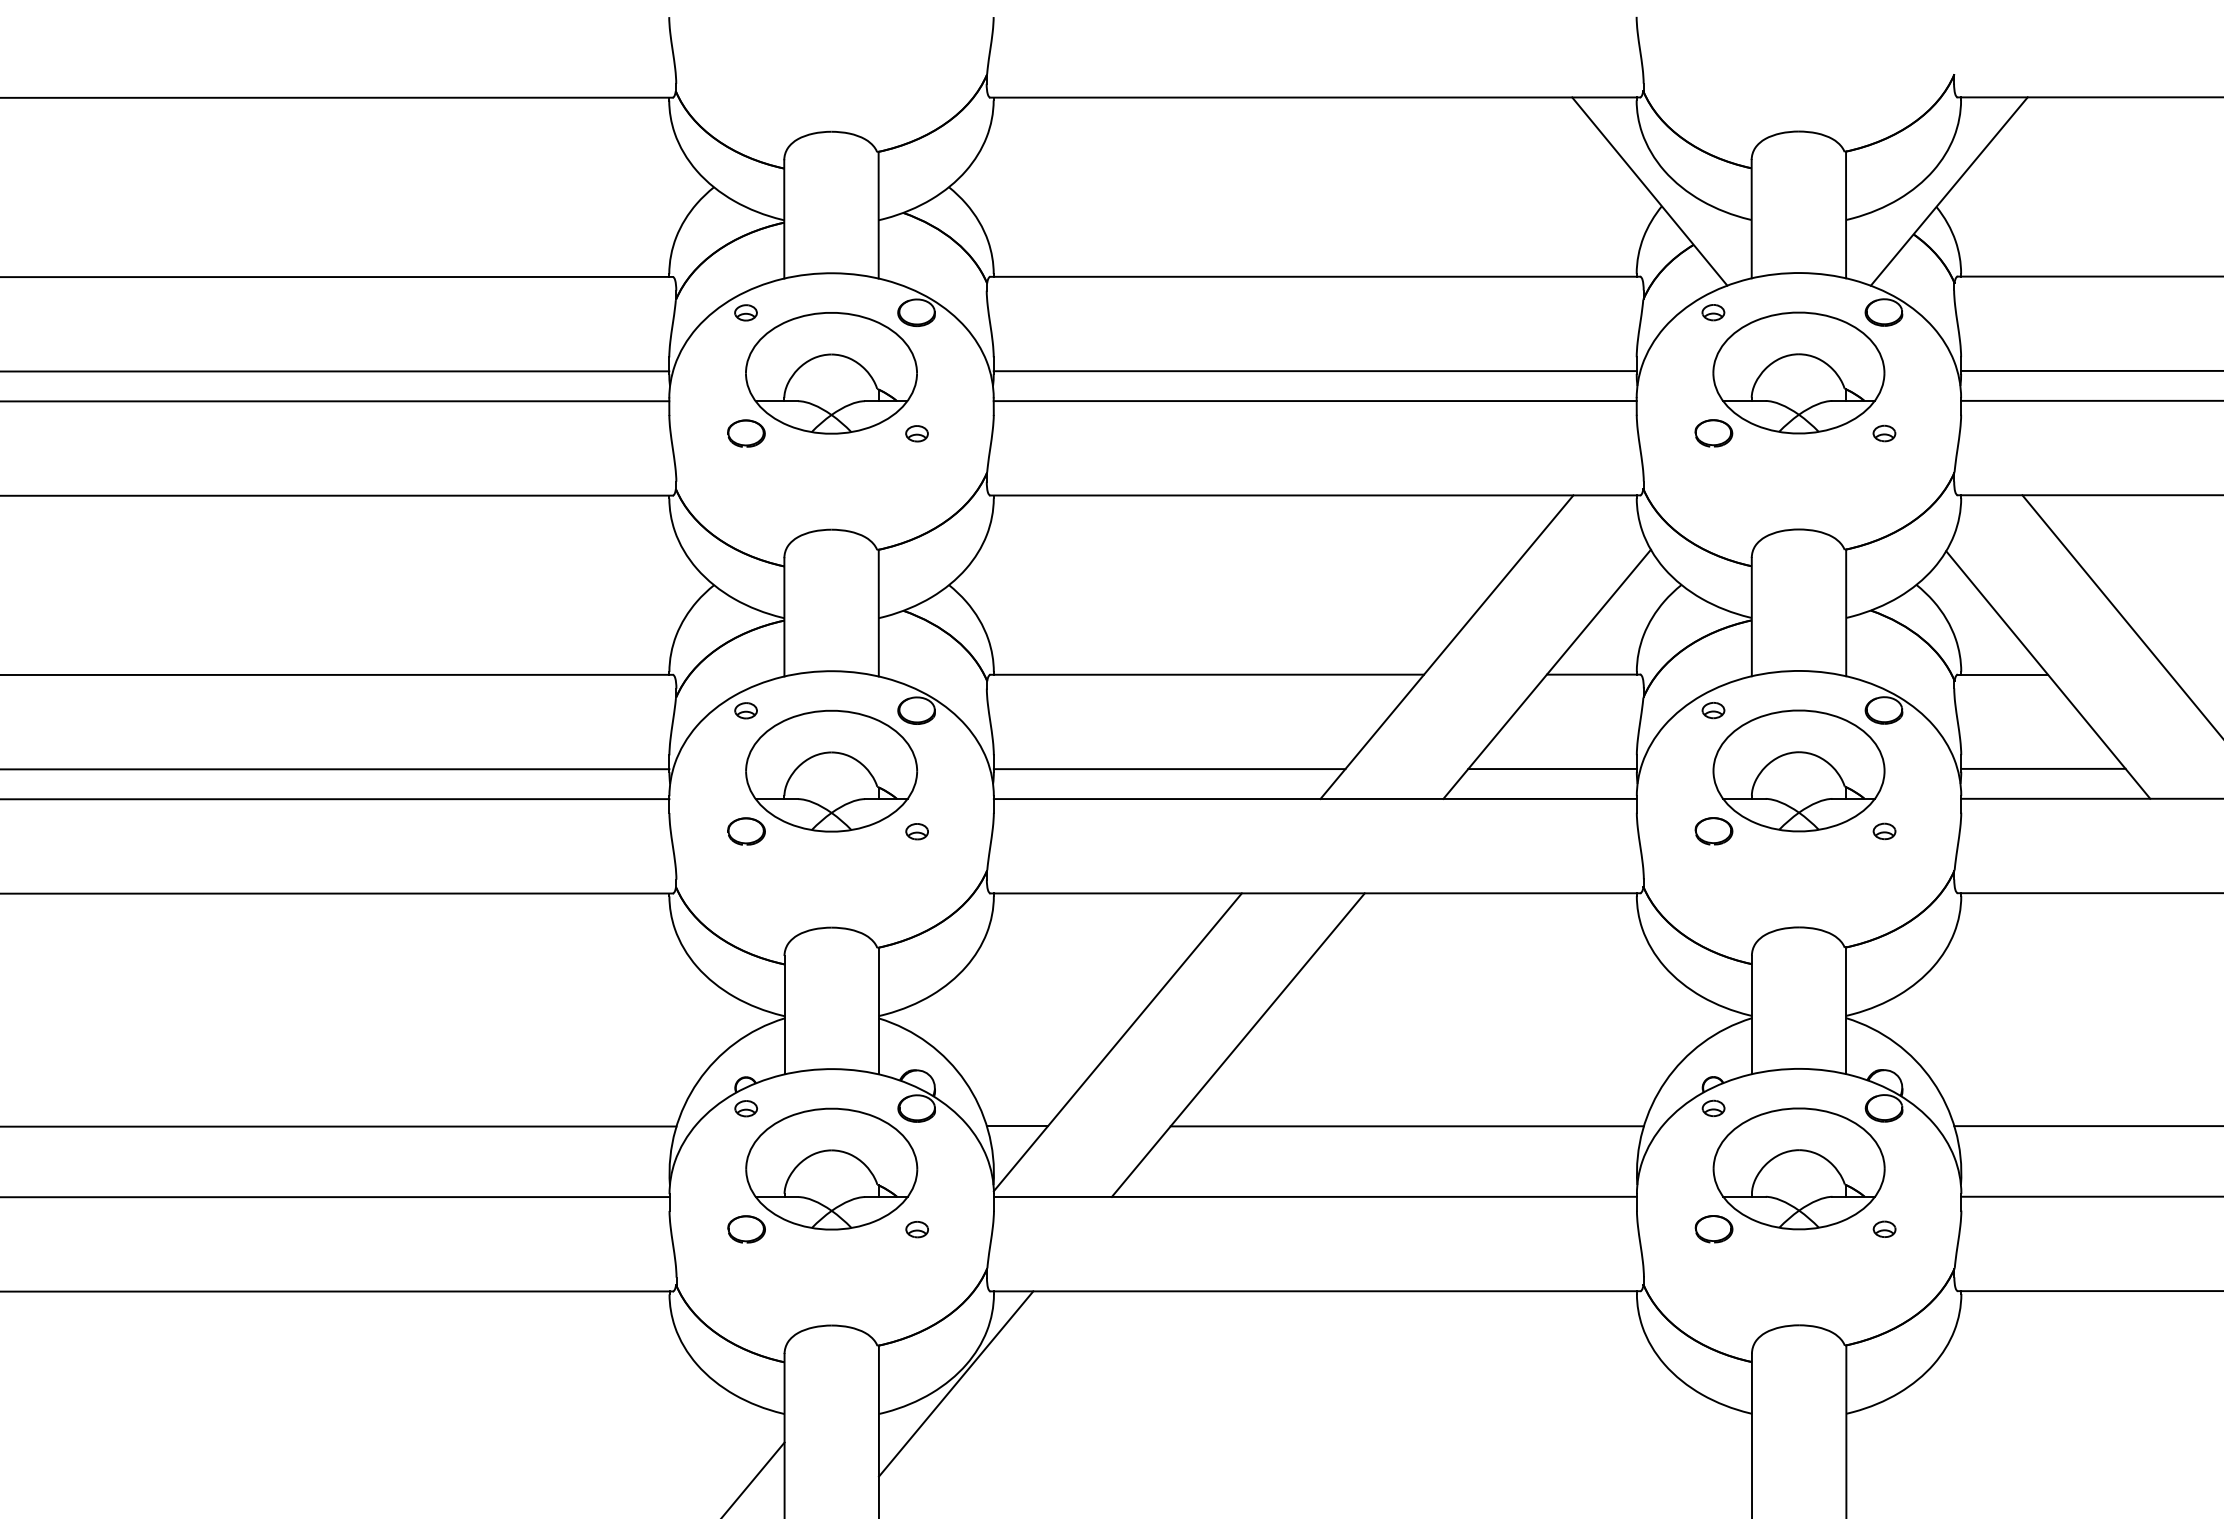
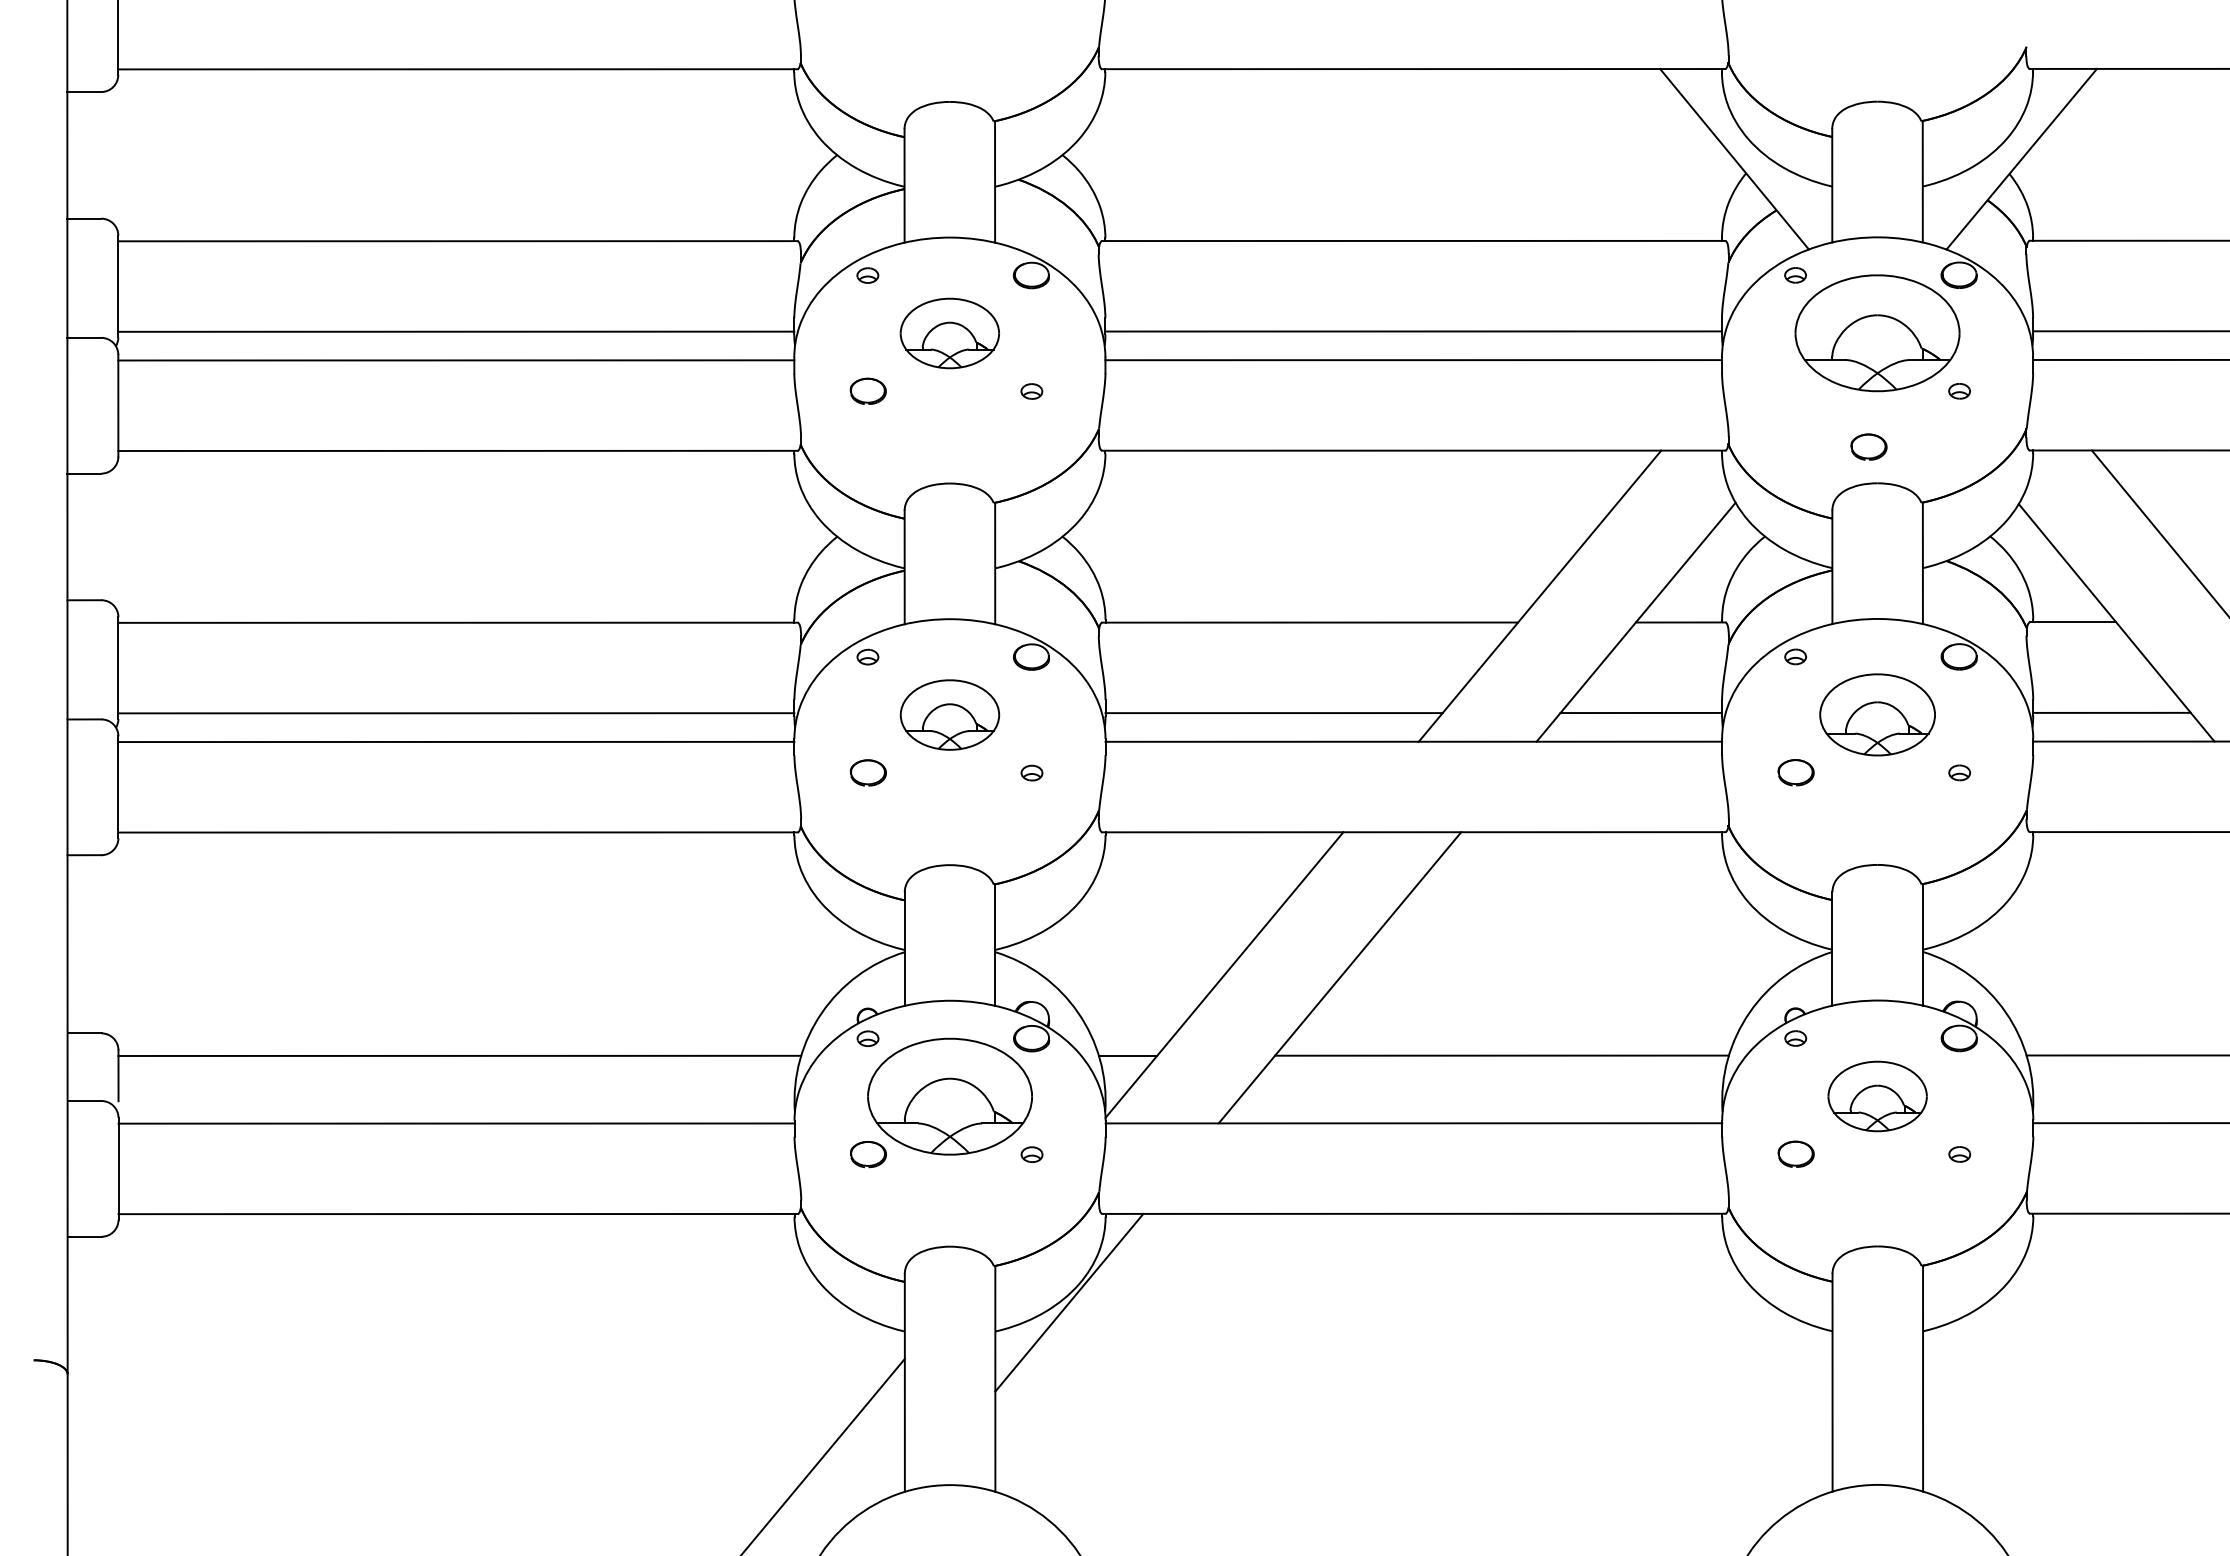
part: (831, 373) -> (949, 333), size x0.6
part: (1713, 432) -> (1868, 446), moved
part: (831, 770) -> (949, 714), size x0.6
part: (1798, 770) -> (1877, 714), size x0.7
part: (1798, 1168) -> (1877, 1096), size x0.6

